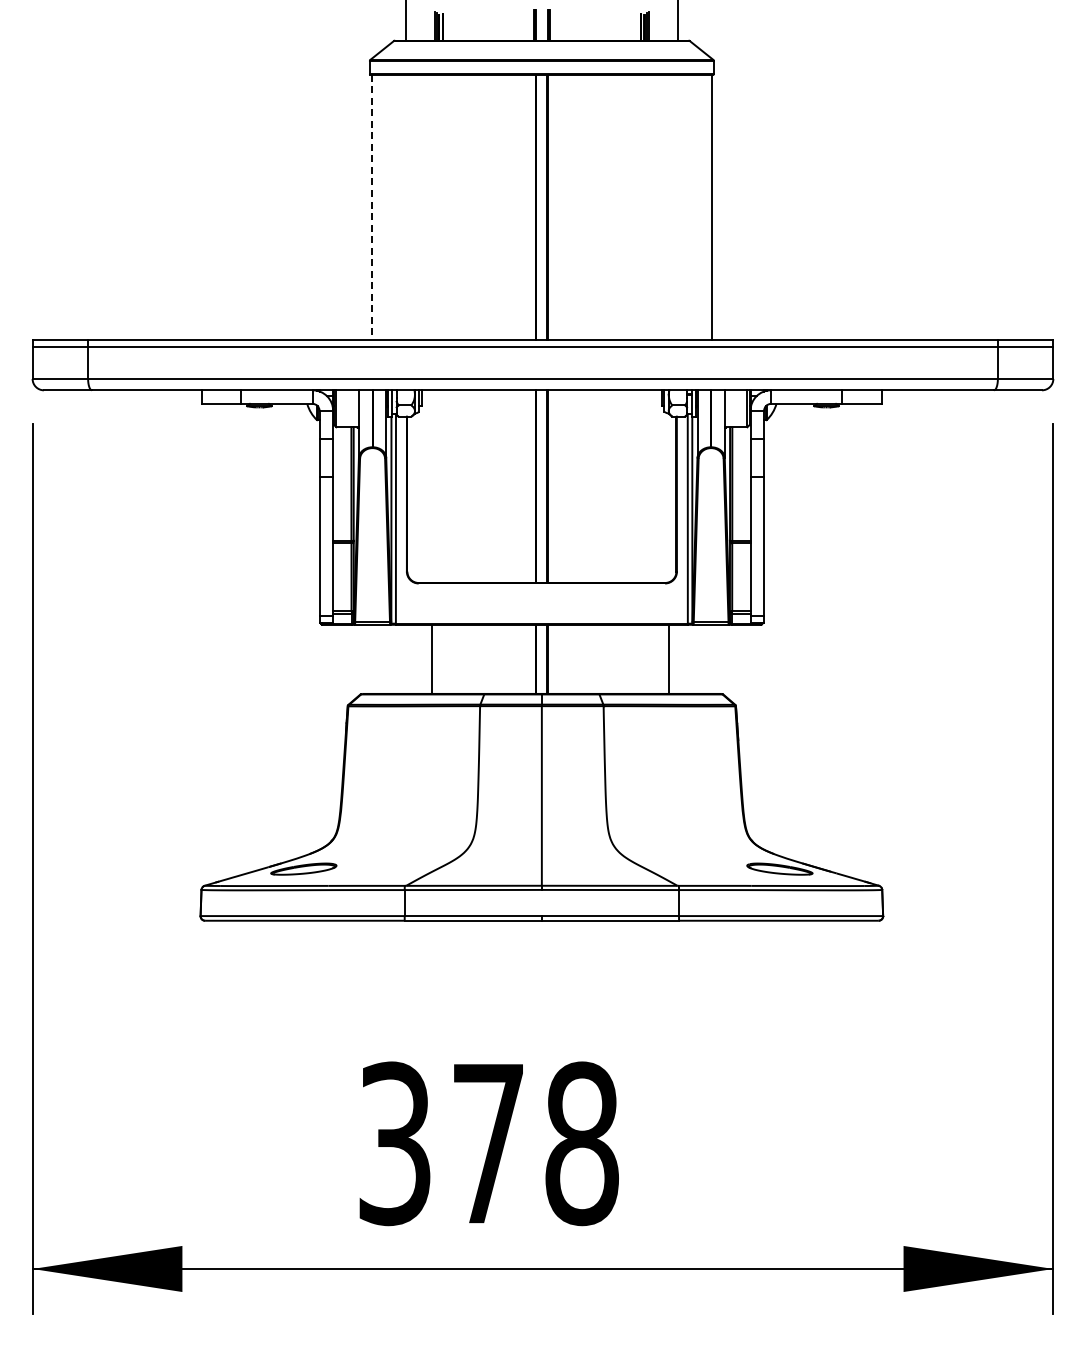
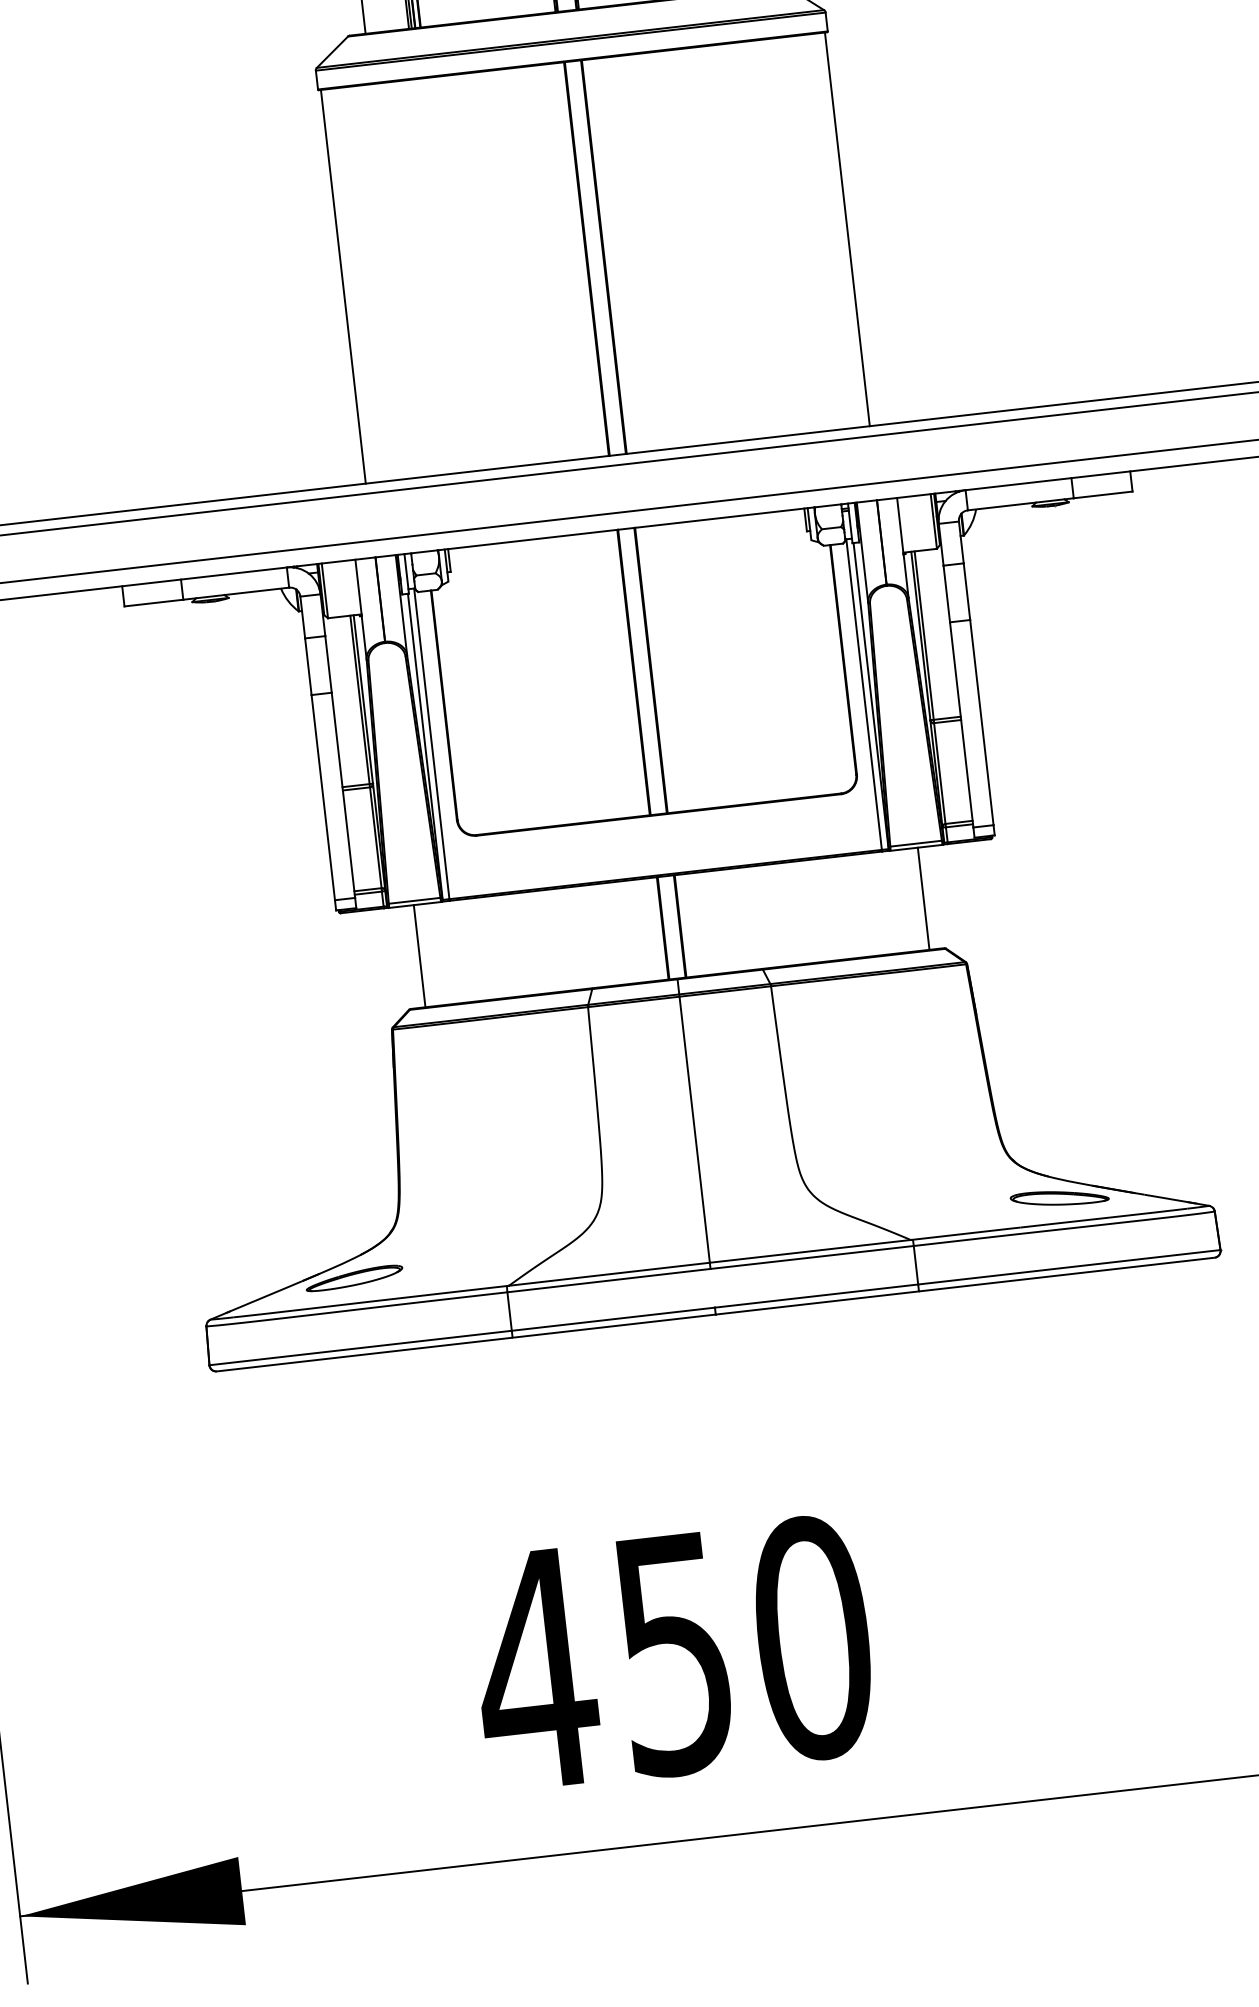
line: (371, 207) -> (343, 286), dashed -> solid
line: (431, 658) -> (419, 954), moved
line: (668, 658) -> (922, 897), moved
text: (487, 1143) -> (672, 1653), 378 -> 450

